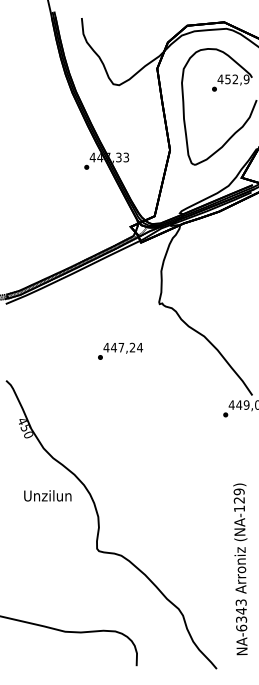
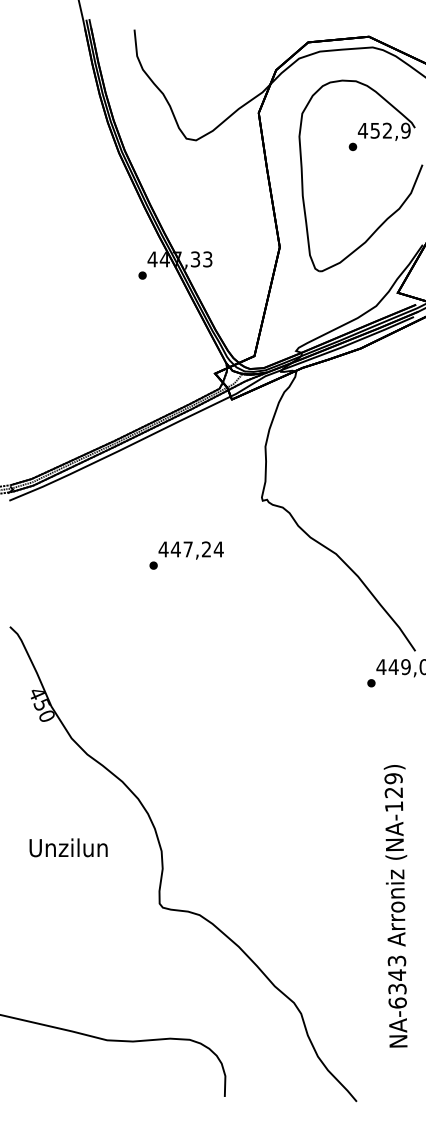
text: (120, 350) -> (186, 554), moved
text: (47, 495) -> (68, 847), moved
text: (240, 569) -> (395, 906), moved

